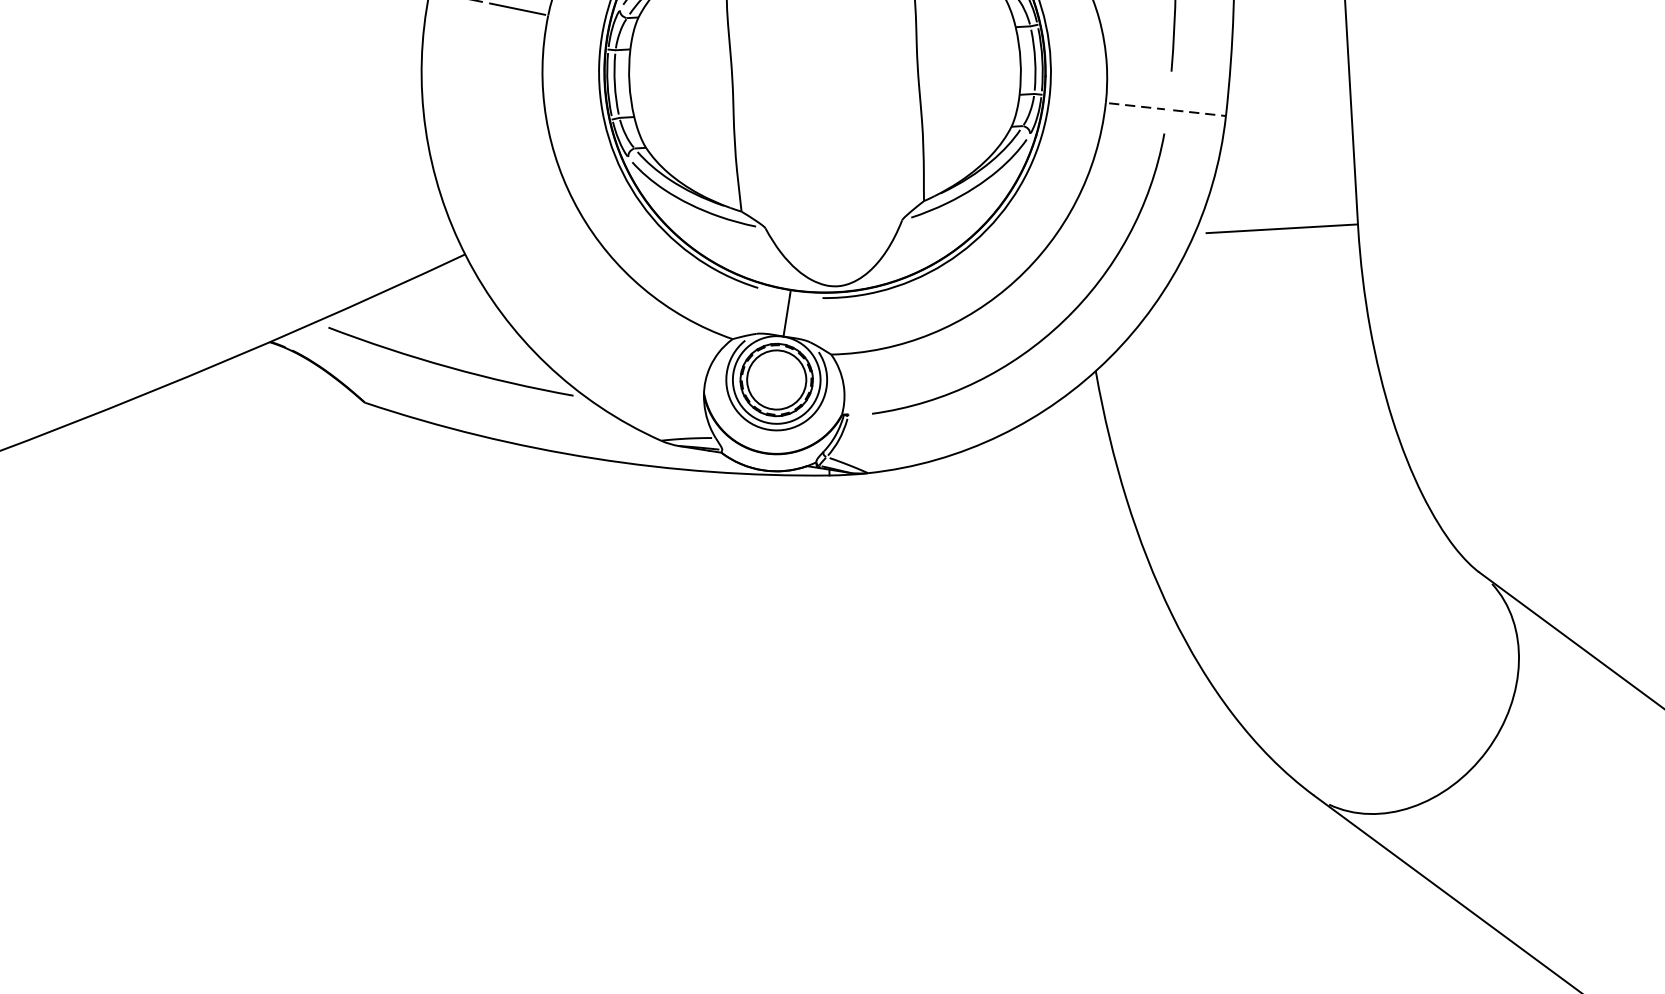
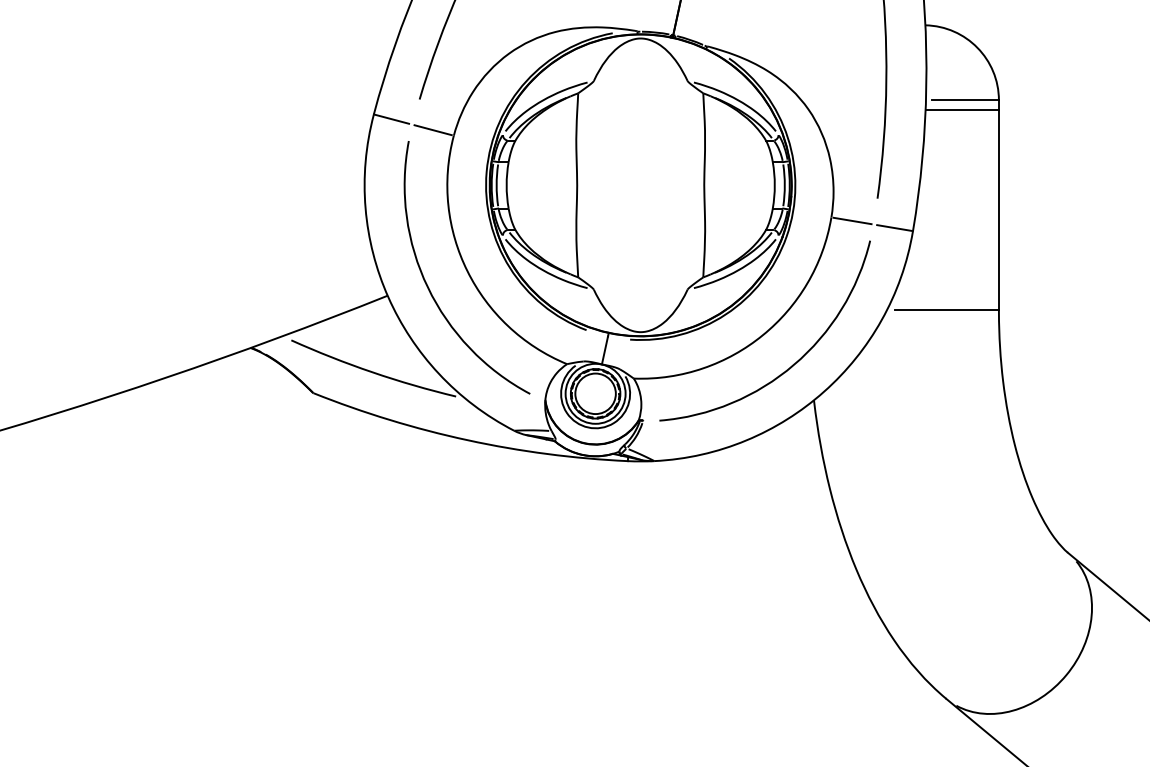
line: (1138, 106) -> (853, 221), dashed -> solid
line: (1200, 113) -> (895, 228), dashed -> solid
arc: (523, 236) -> (428, 285), added

